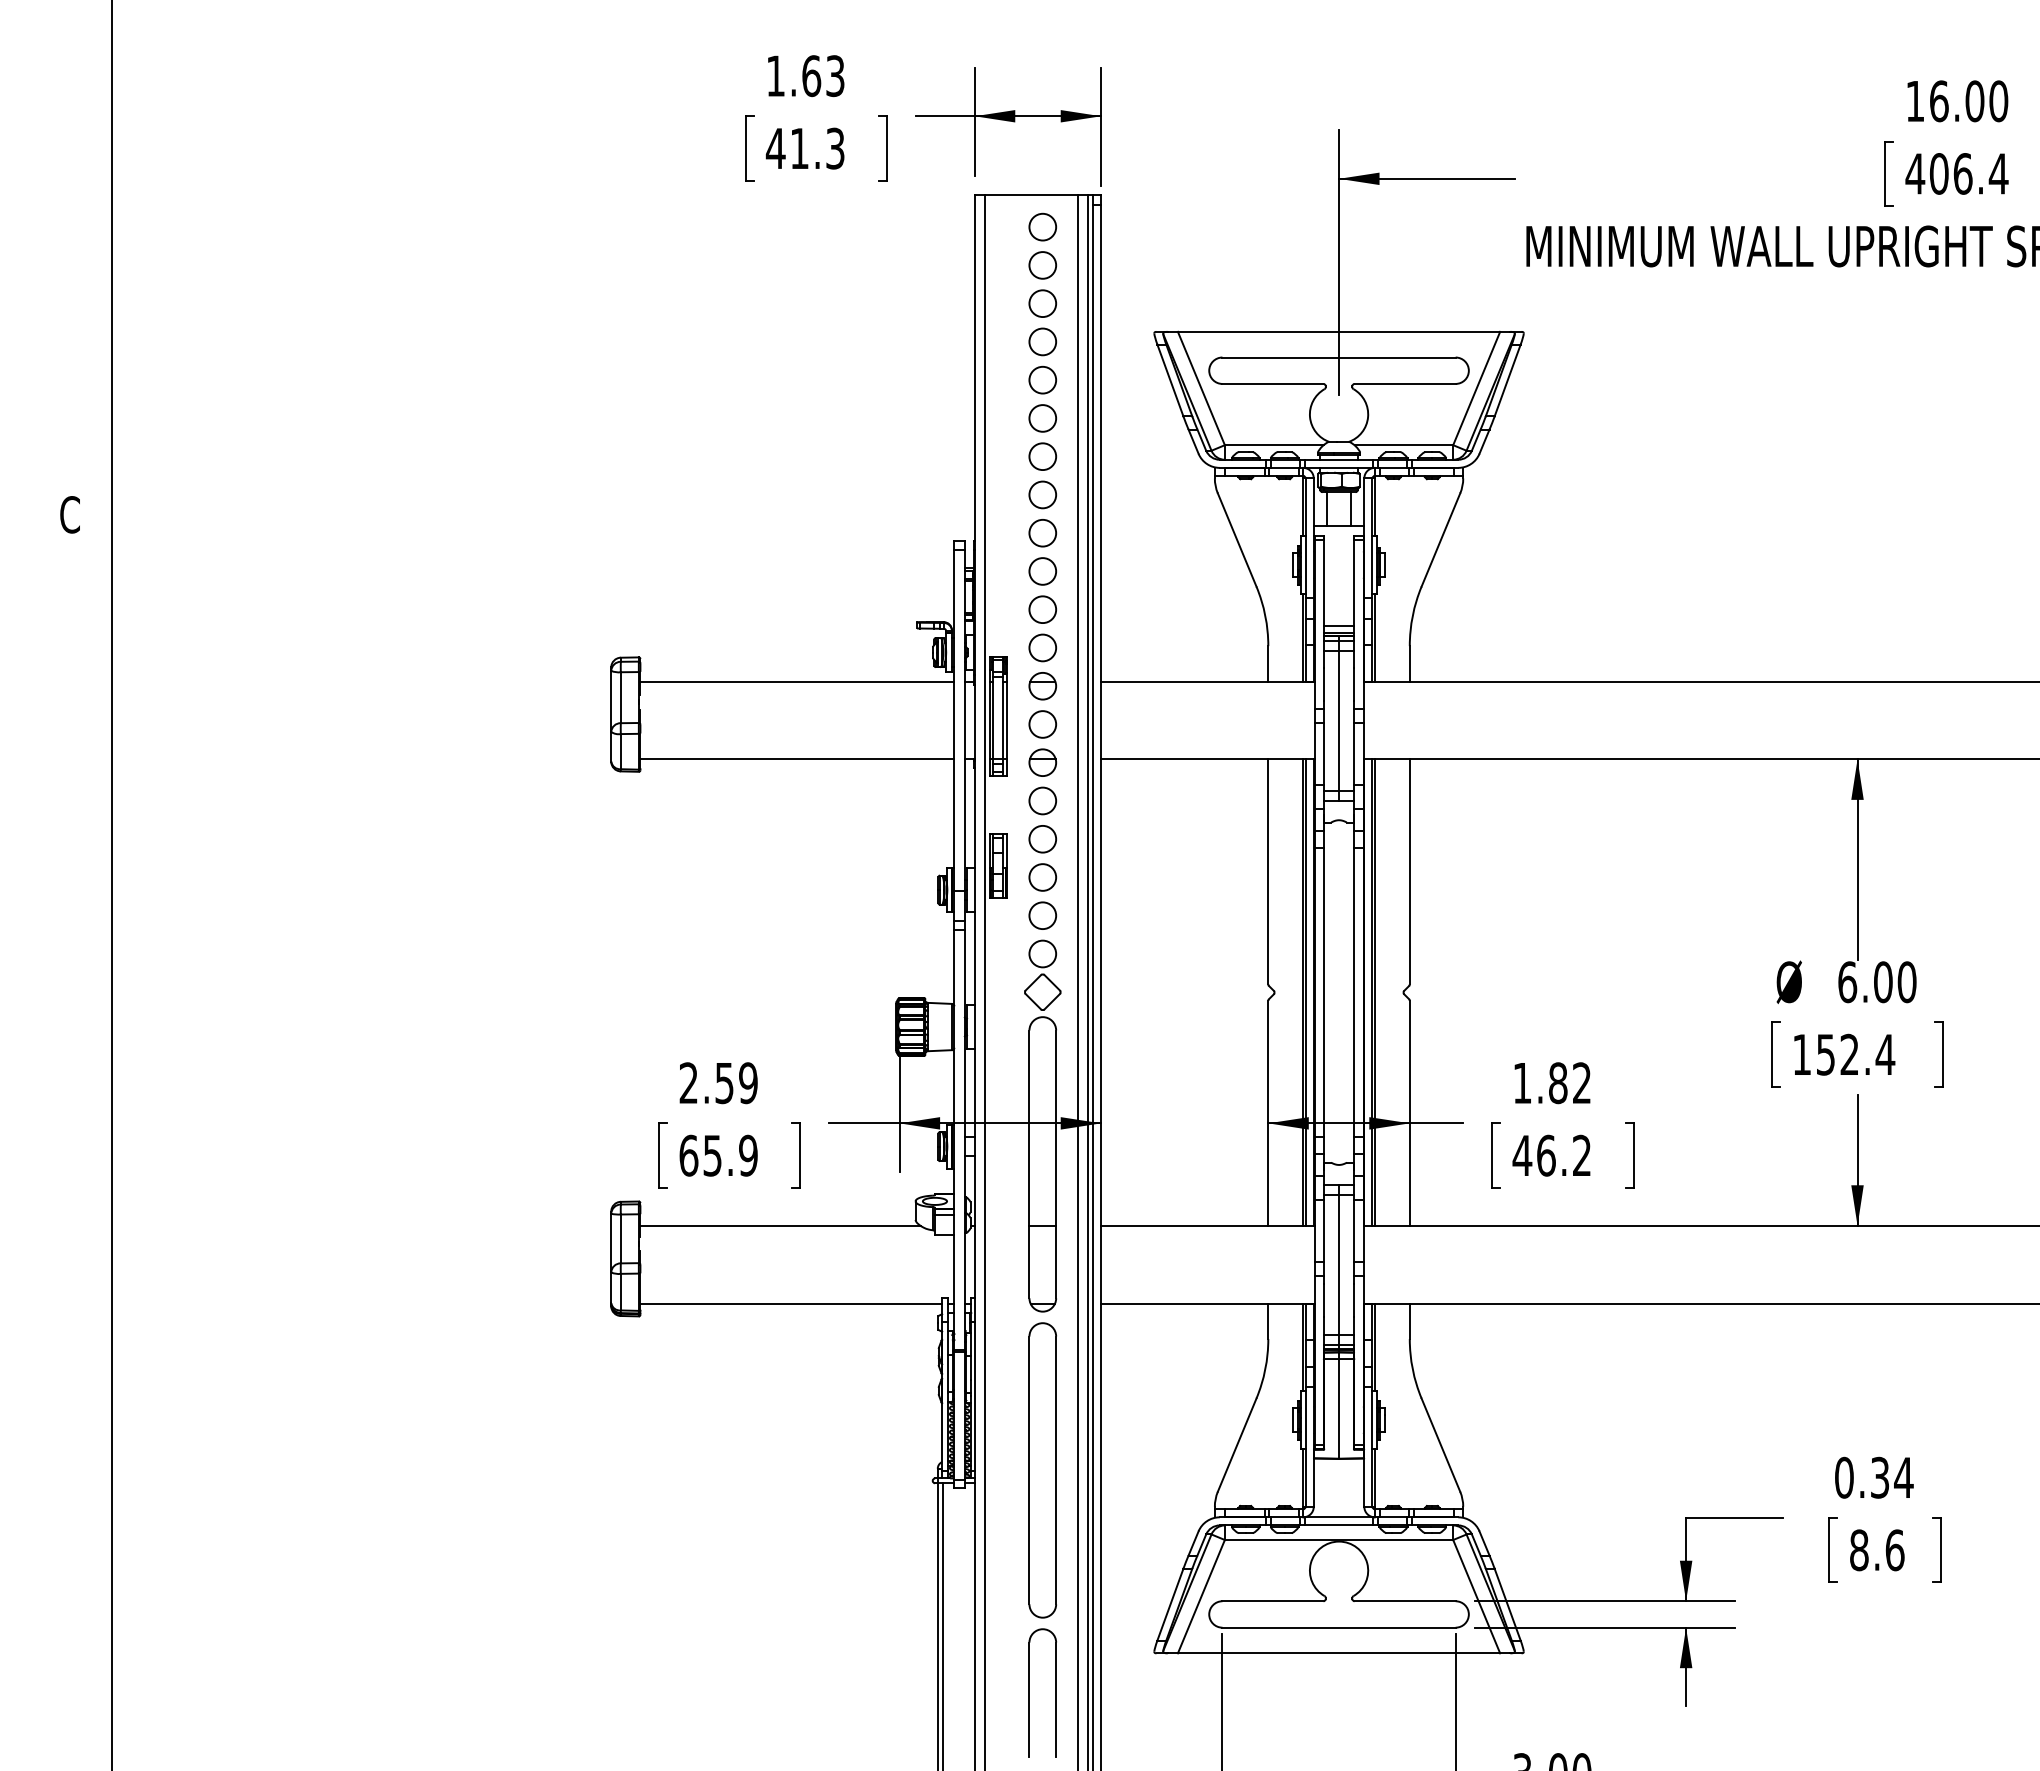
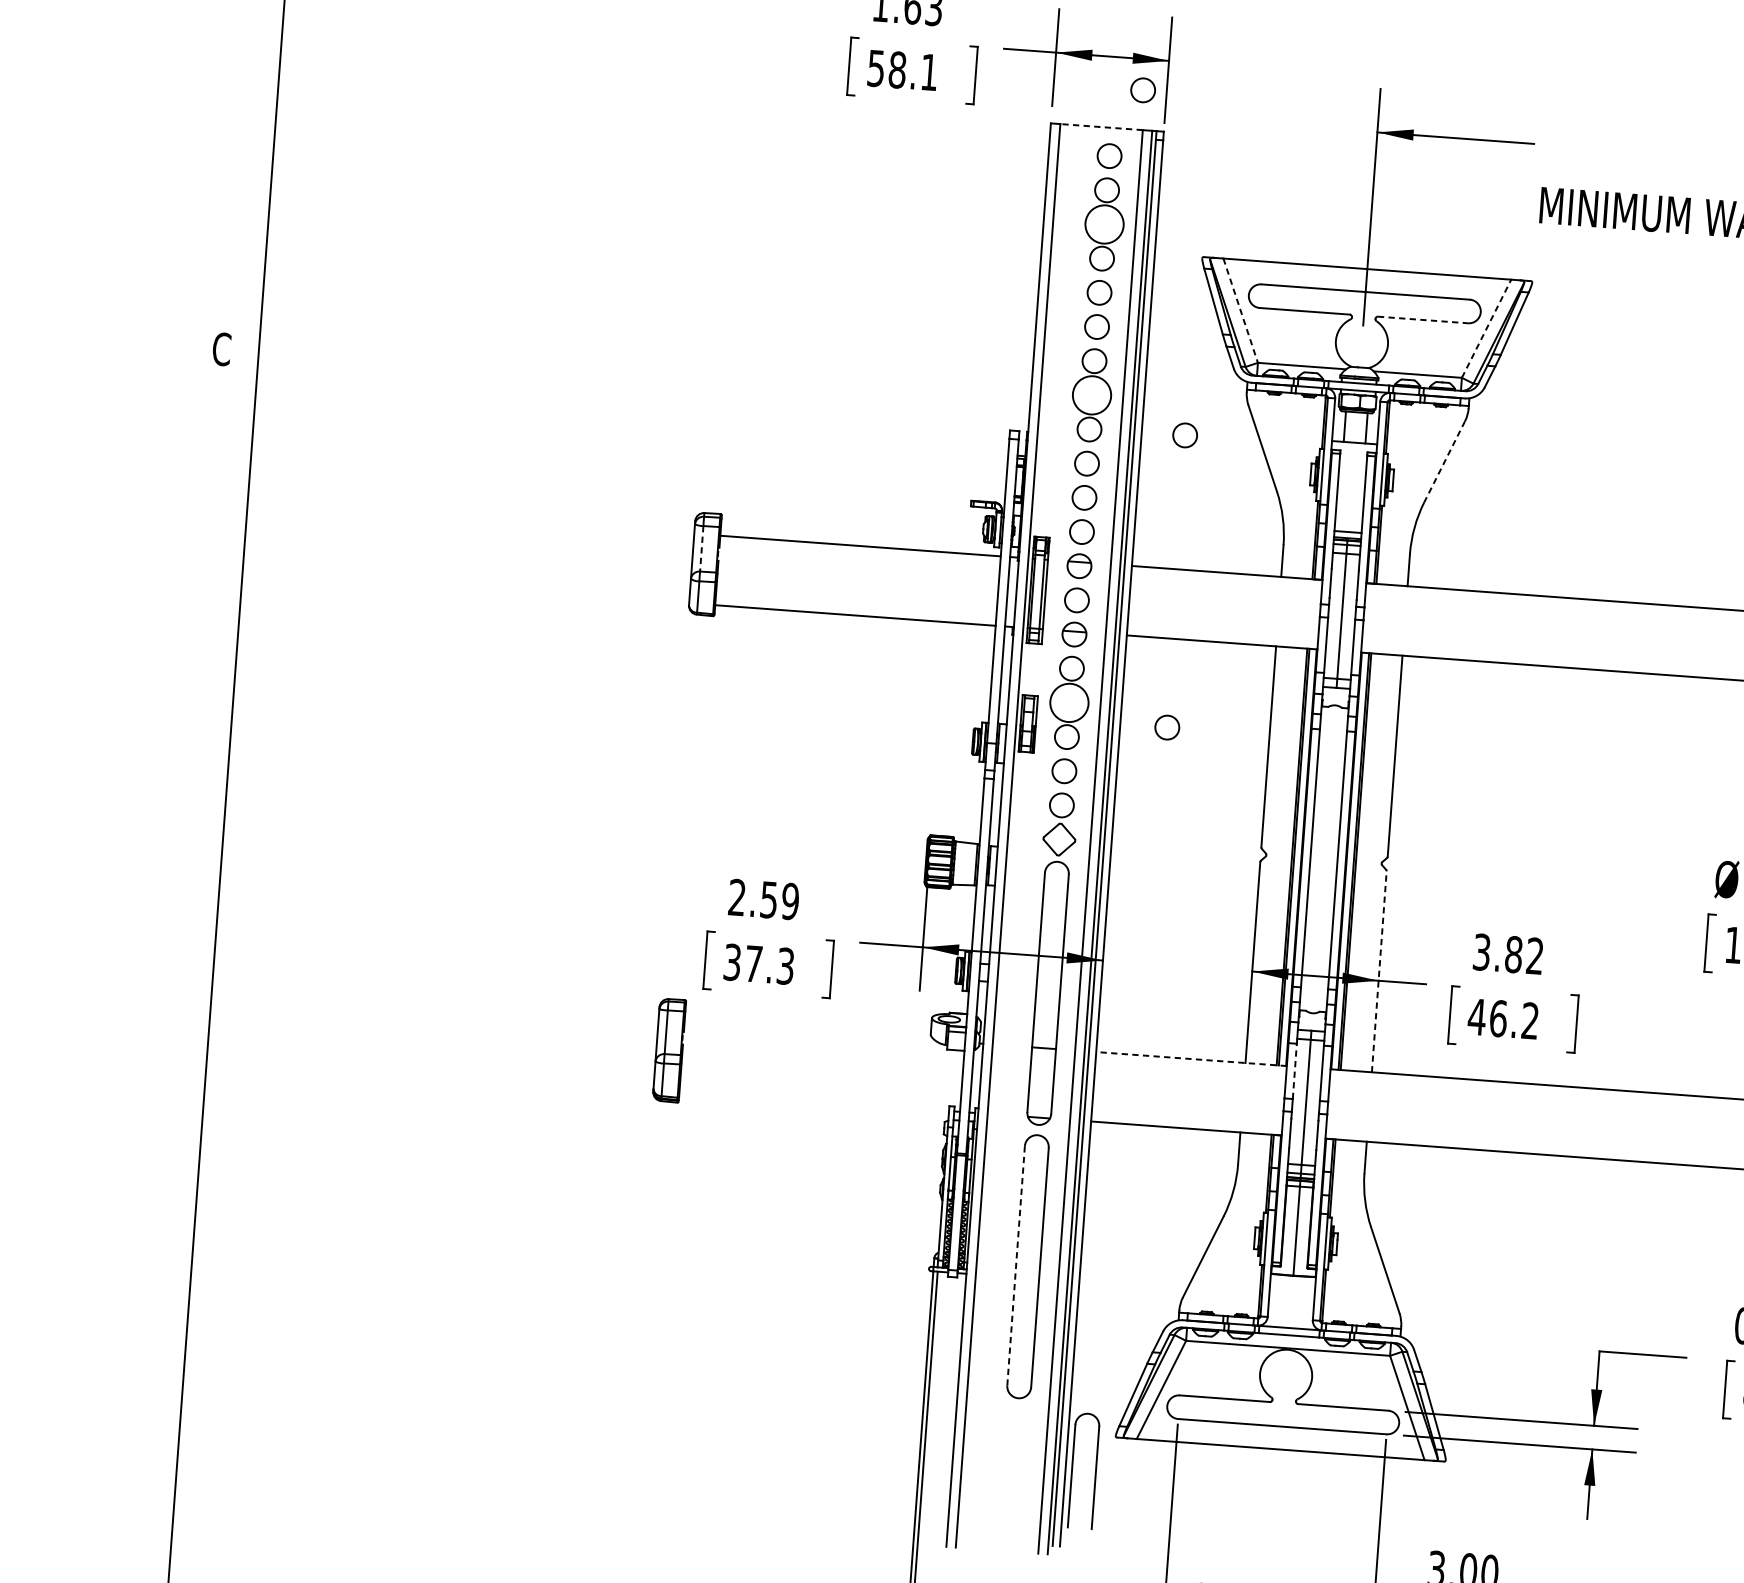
text: (804, 148) -> (901, 70), 41.3 -> 58.1
circle: (1074, 150) -> (1142, 89), added
line: (1031, 195) -> (1101, 127), solid -> dashed
circle: (1042, 303) -> (1104, 224), size x1.6
line: (1405, 383) -> (1423, 319), solid -> dashed
line: (1476, 388) -> (1486, 328), solid -> dashed
line: (1201, 389) -> (1240, 311), solid -> dashed
circle: (1042, 494) -> (1091, 394), size x1.6
circle: (1149, 531) -> (1184, 435), added
line: (1440, 540) -> (1444, 462), solid -> dashed
line: (620, 698) -> (701, 549), solid -> dashed
circle: (1042, 838) -> (1069, 702), size x1.6
circle: (1153, 858) -> (1167, 727), added
text: (1522, 1083) -> (1481, 952), 1.82 -> 3.82
line: (1409, 1112) -> (1379, 971), solid -> dashed
text: (718, 1155) -> (758, 964), 65.9 -> 37.3
line: (780, 1225) -> (809, 1030), removed
line: (1207, 1225) -> (1191, 1058), solid -> dashed
line: (1323, 1231) -> (1294, 1071), solid -> dashed
line: (791, 1303) -> (814, 1101), removed
line: (1029, 1470) -> (1016, 1265), solid -> dashed
part: (1029, 1692) -> (1072, 1469), moved

